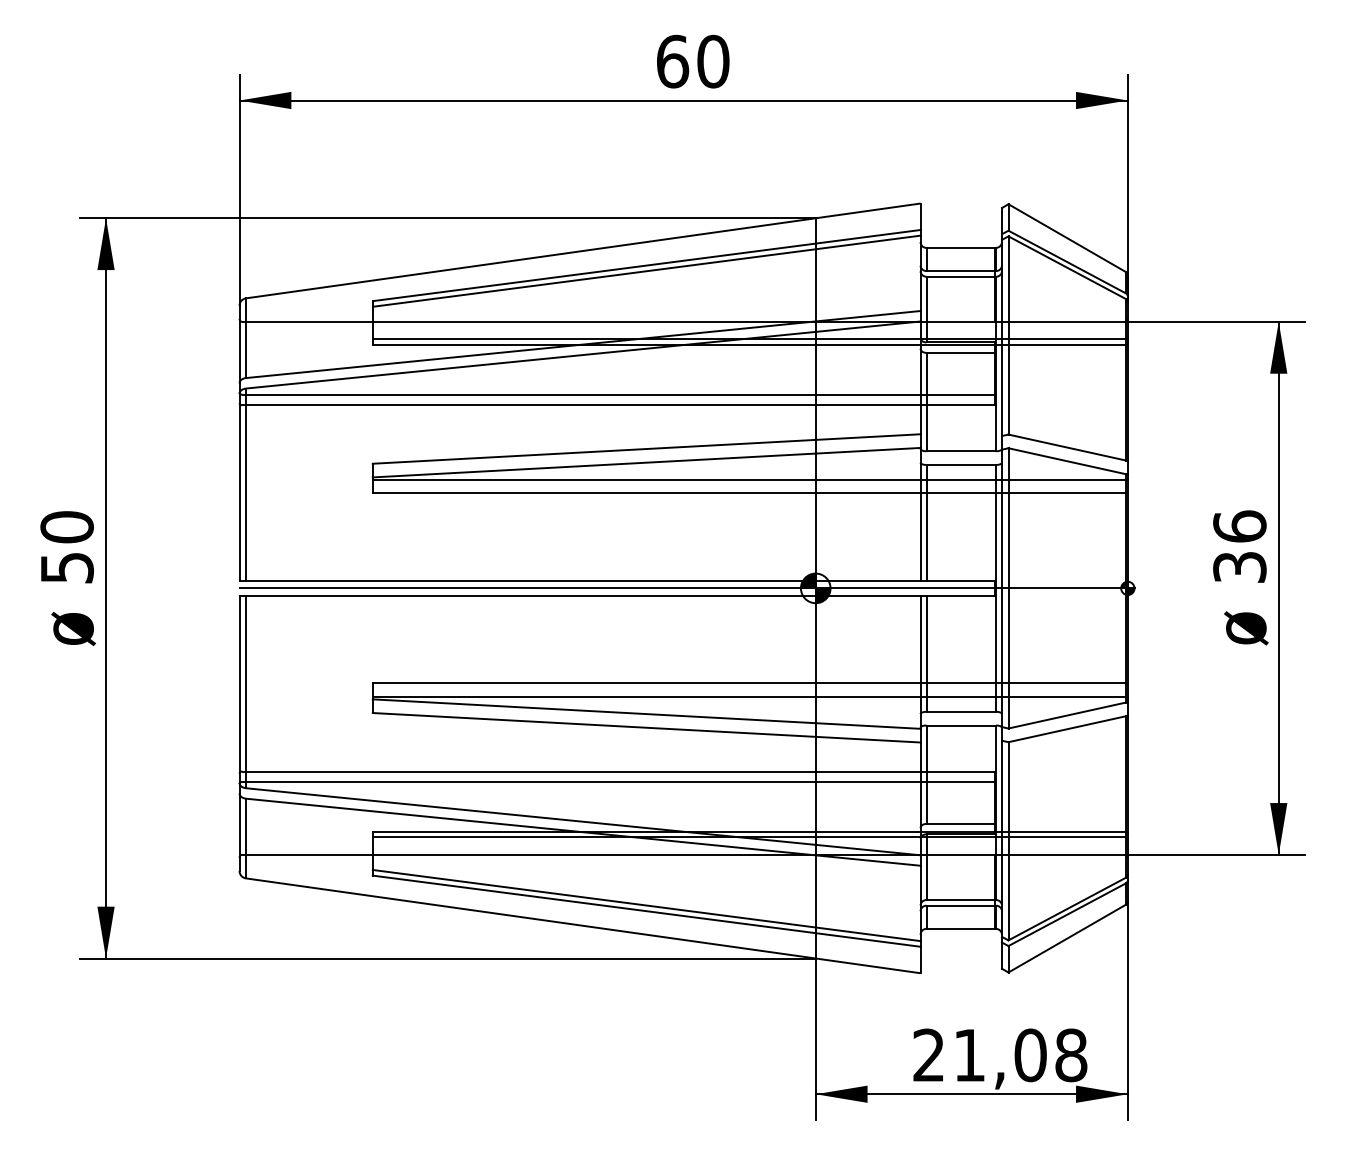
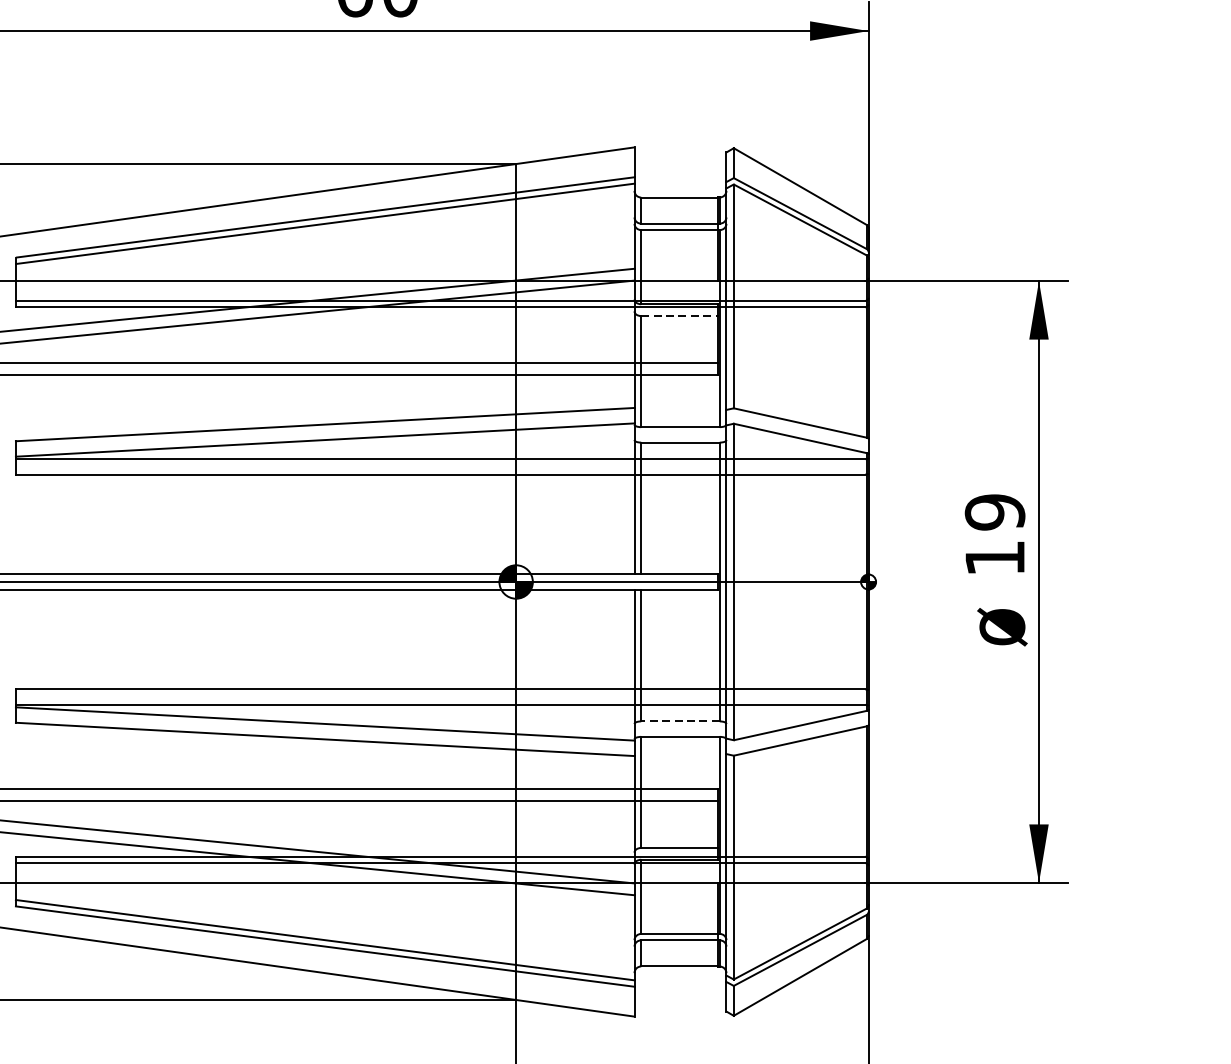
line: (961, 352) -> (680, 315), solid -> dashed
text: (1239, 546) -> (994, 534), 36 -> 19
line: (961, 711) -> (680, 721), solid -> dashed

